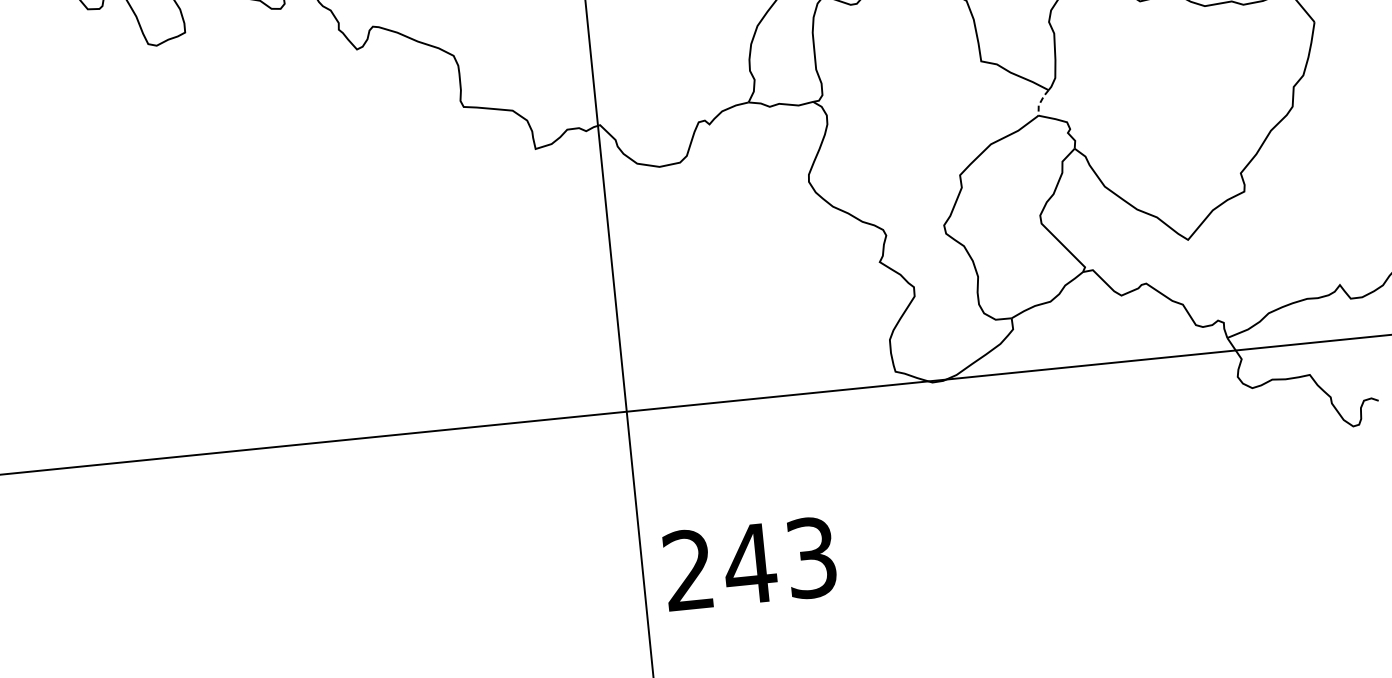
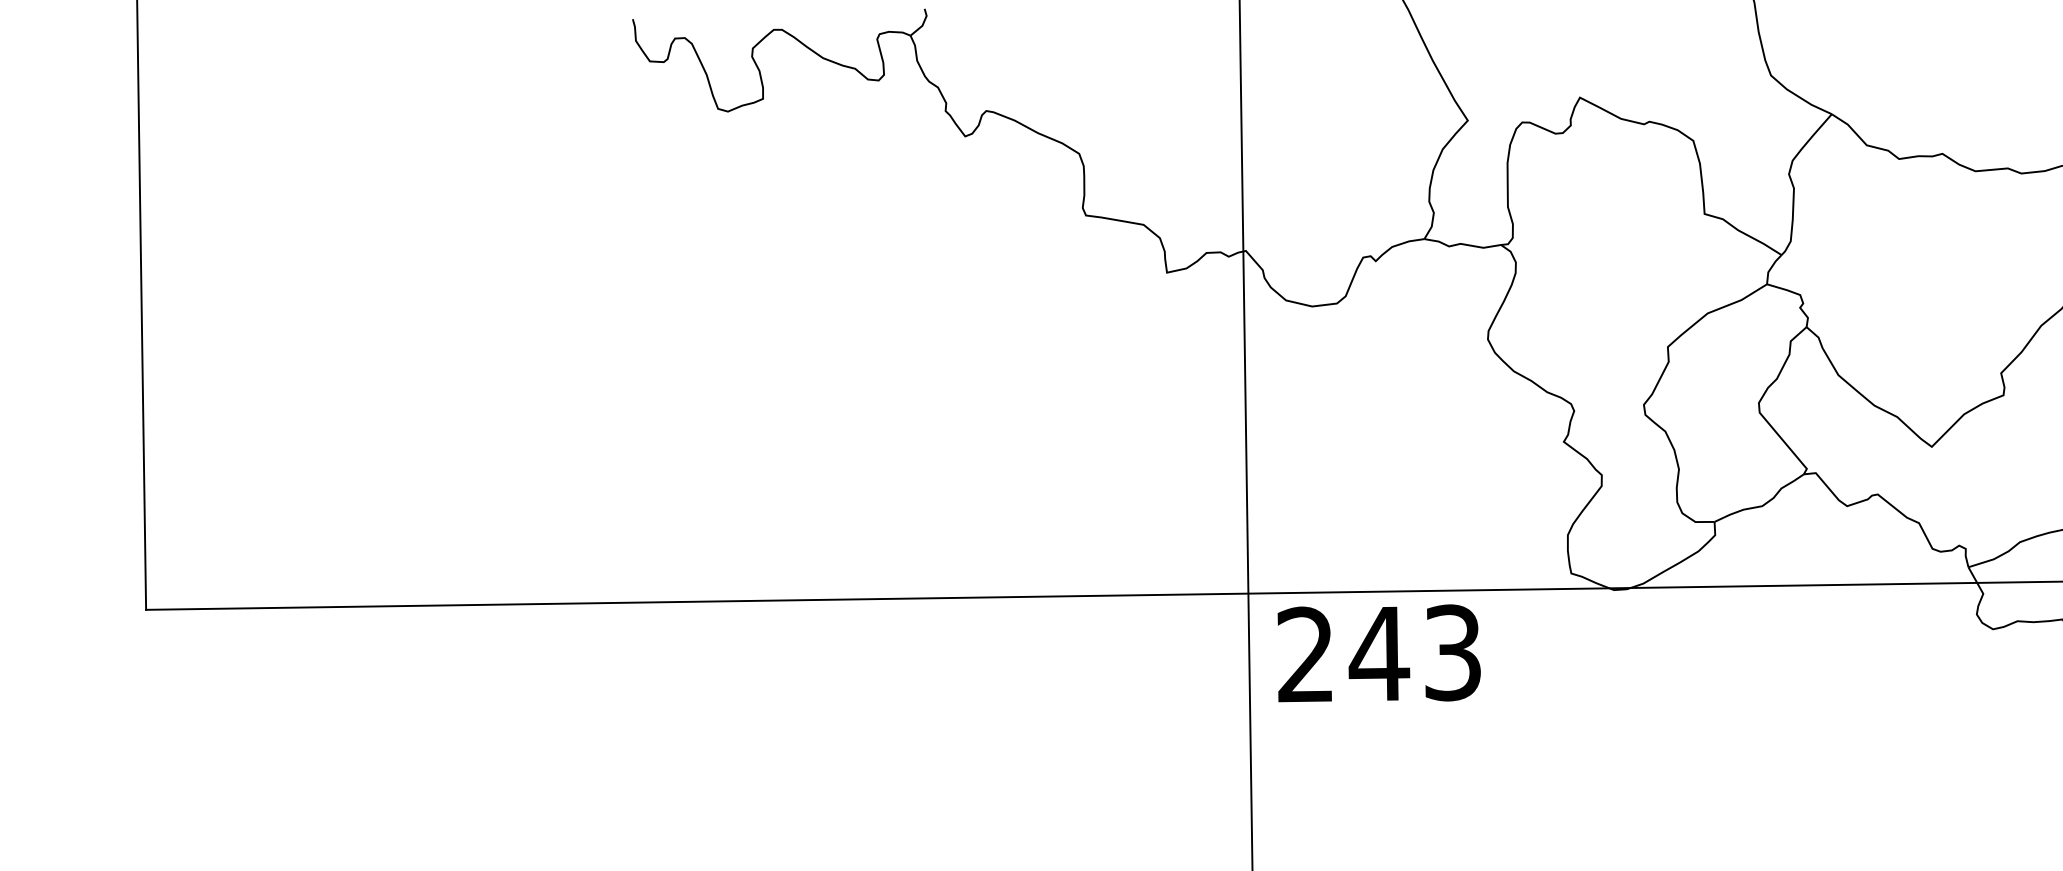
line: (1040, 102) -> (1770, 268), dashed -> solid
text: (749, 563) -> (1378, 653), moved

